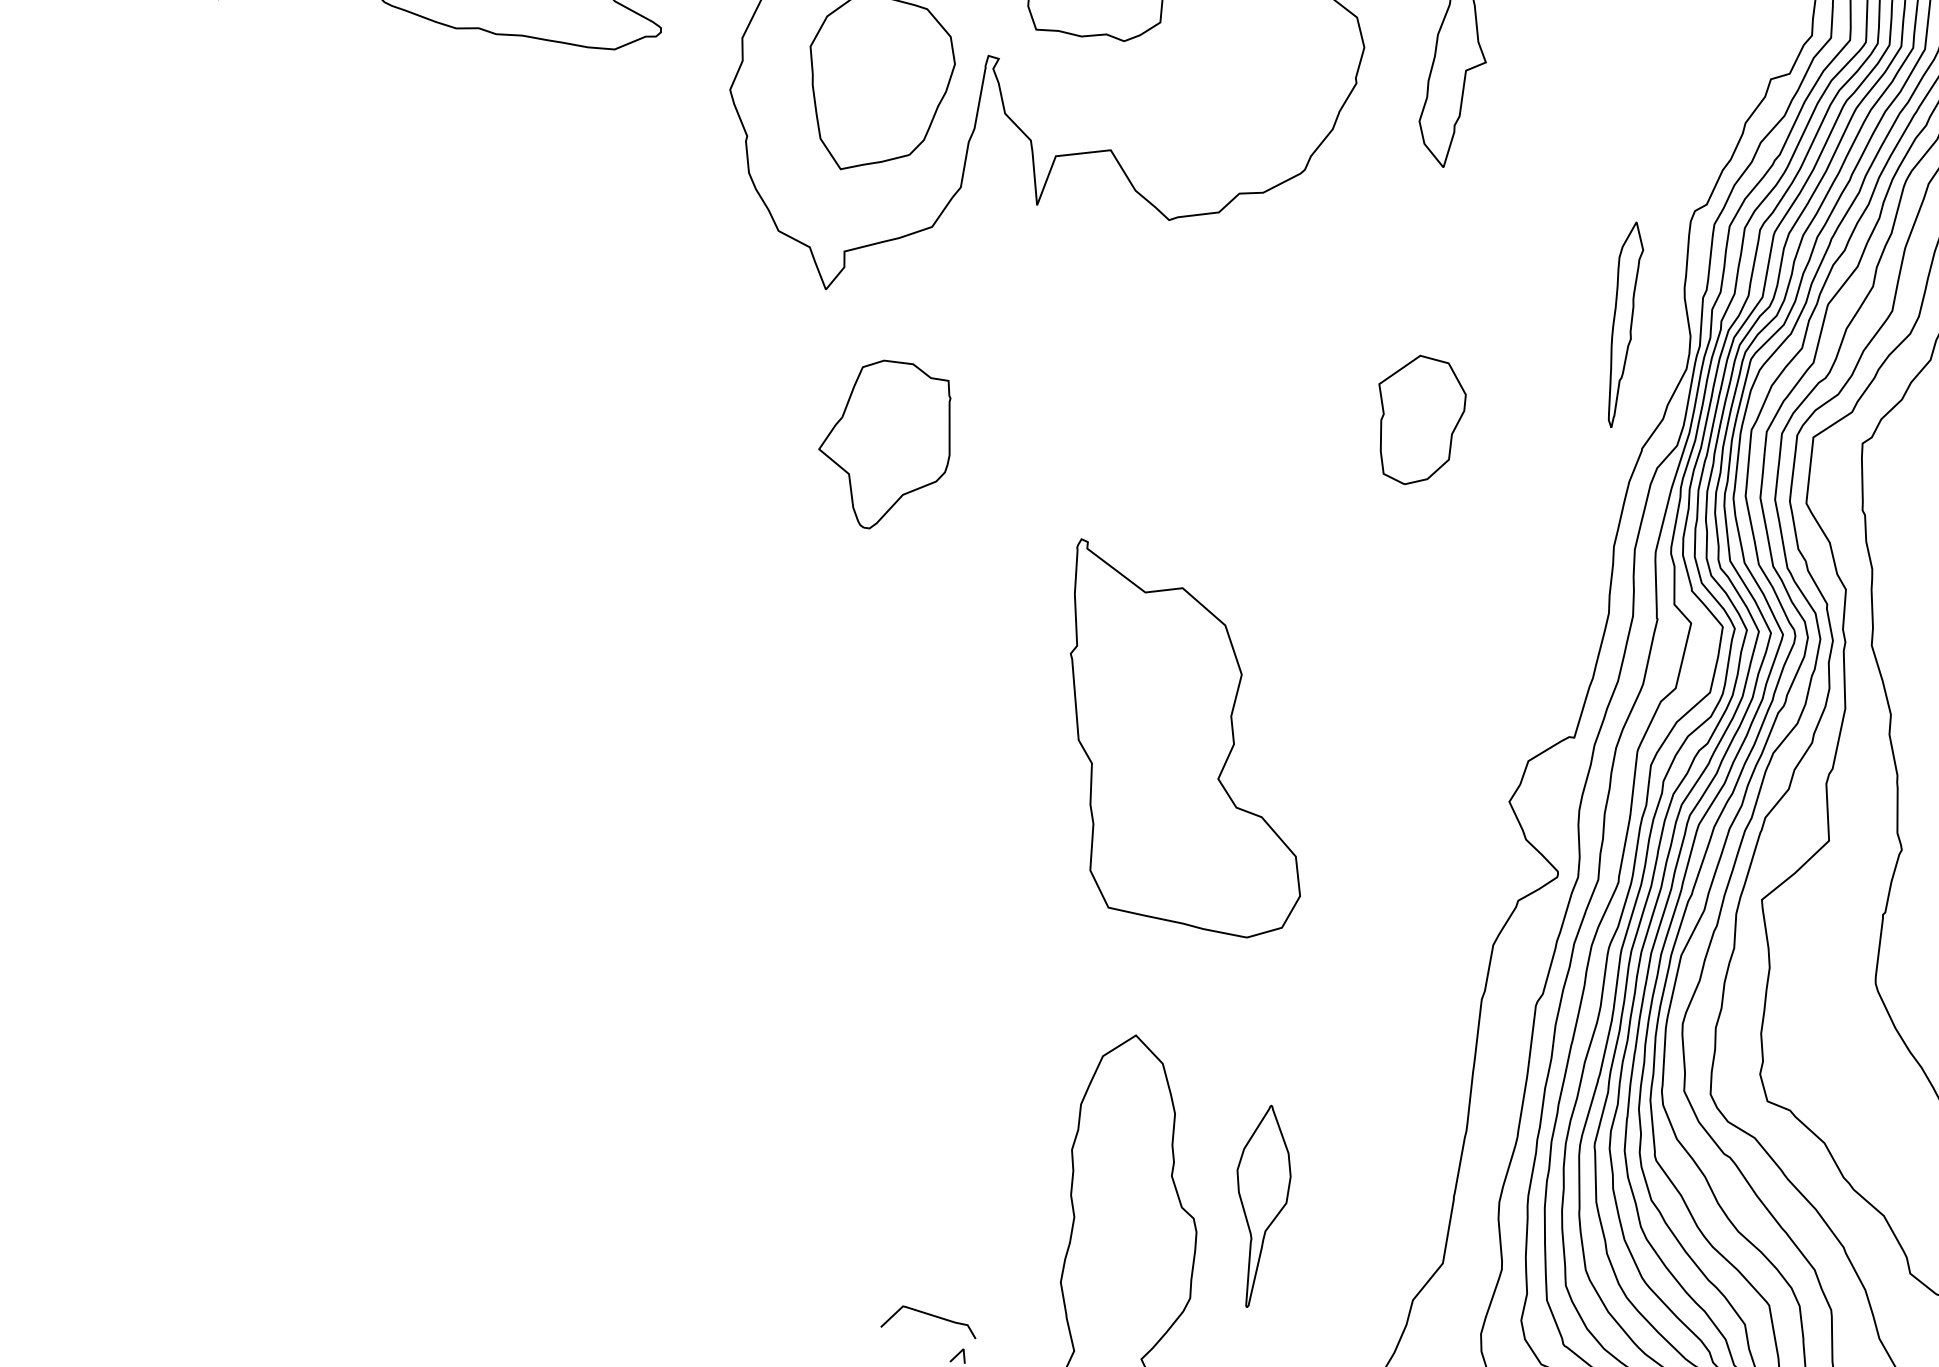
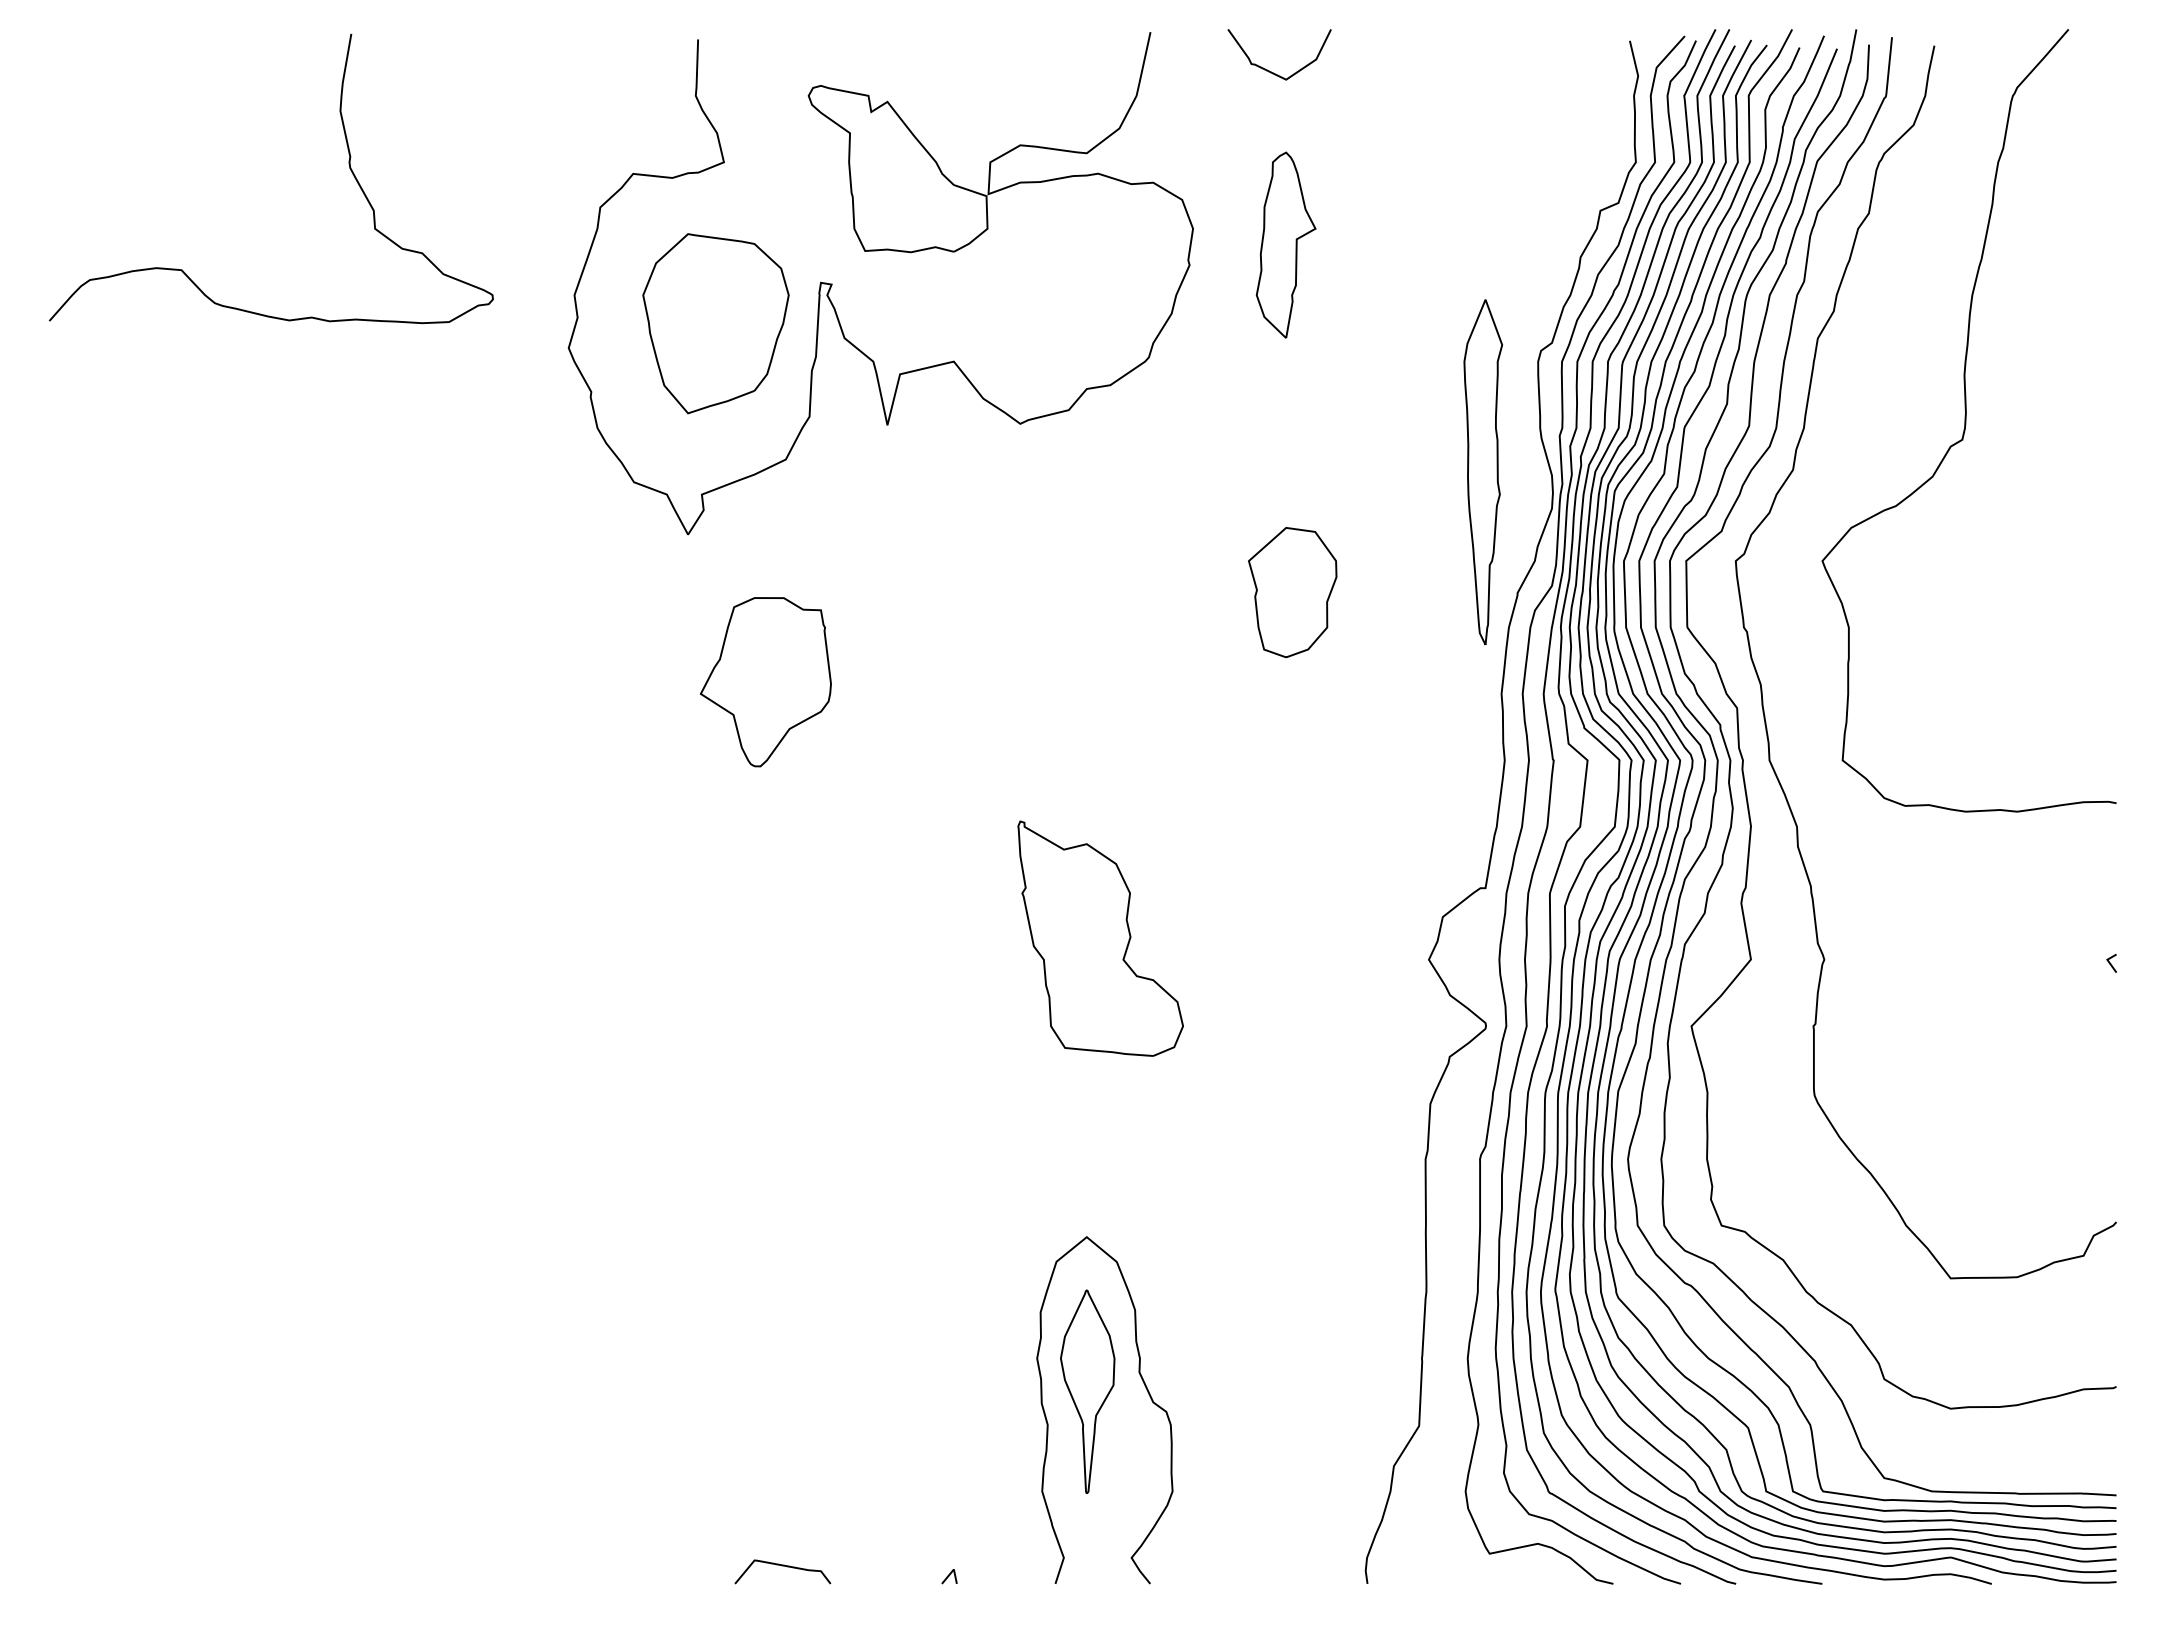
part: (1621, 324) -> (1482, 472), size x1.67
part: (1186, 740) -> (1100, 938), size x0.62
part: (1259, 1206) -> (1087, 1391), moved
curve: (930, 1315) -> (782, 1566), moved

